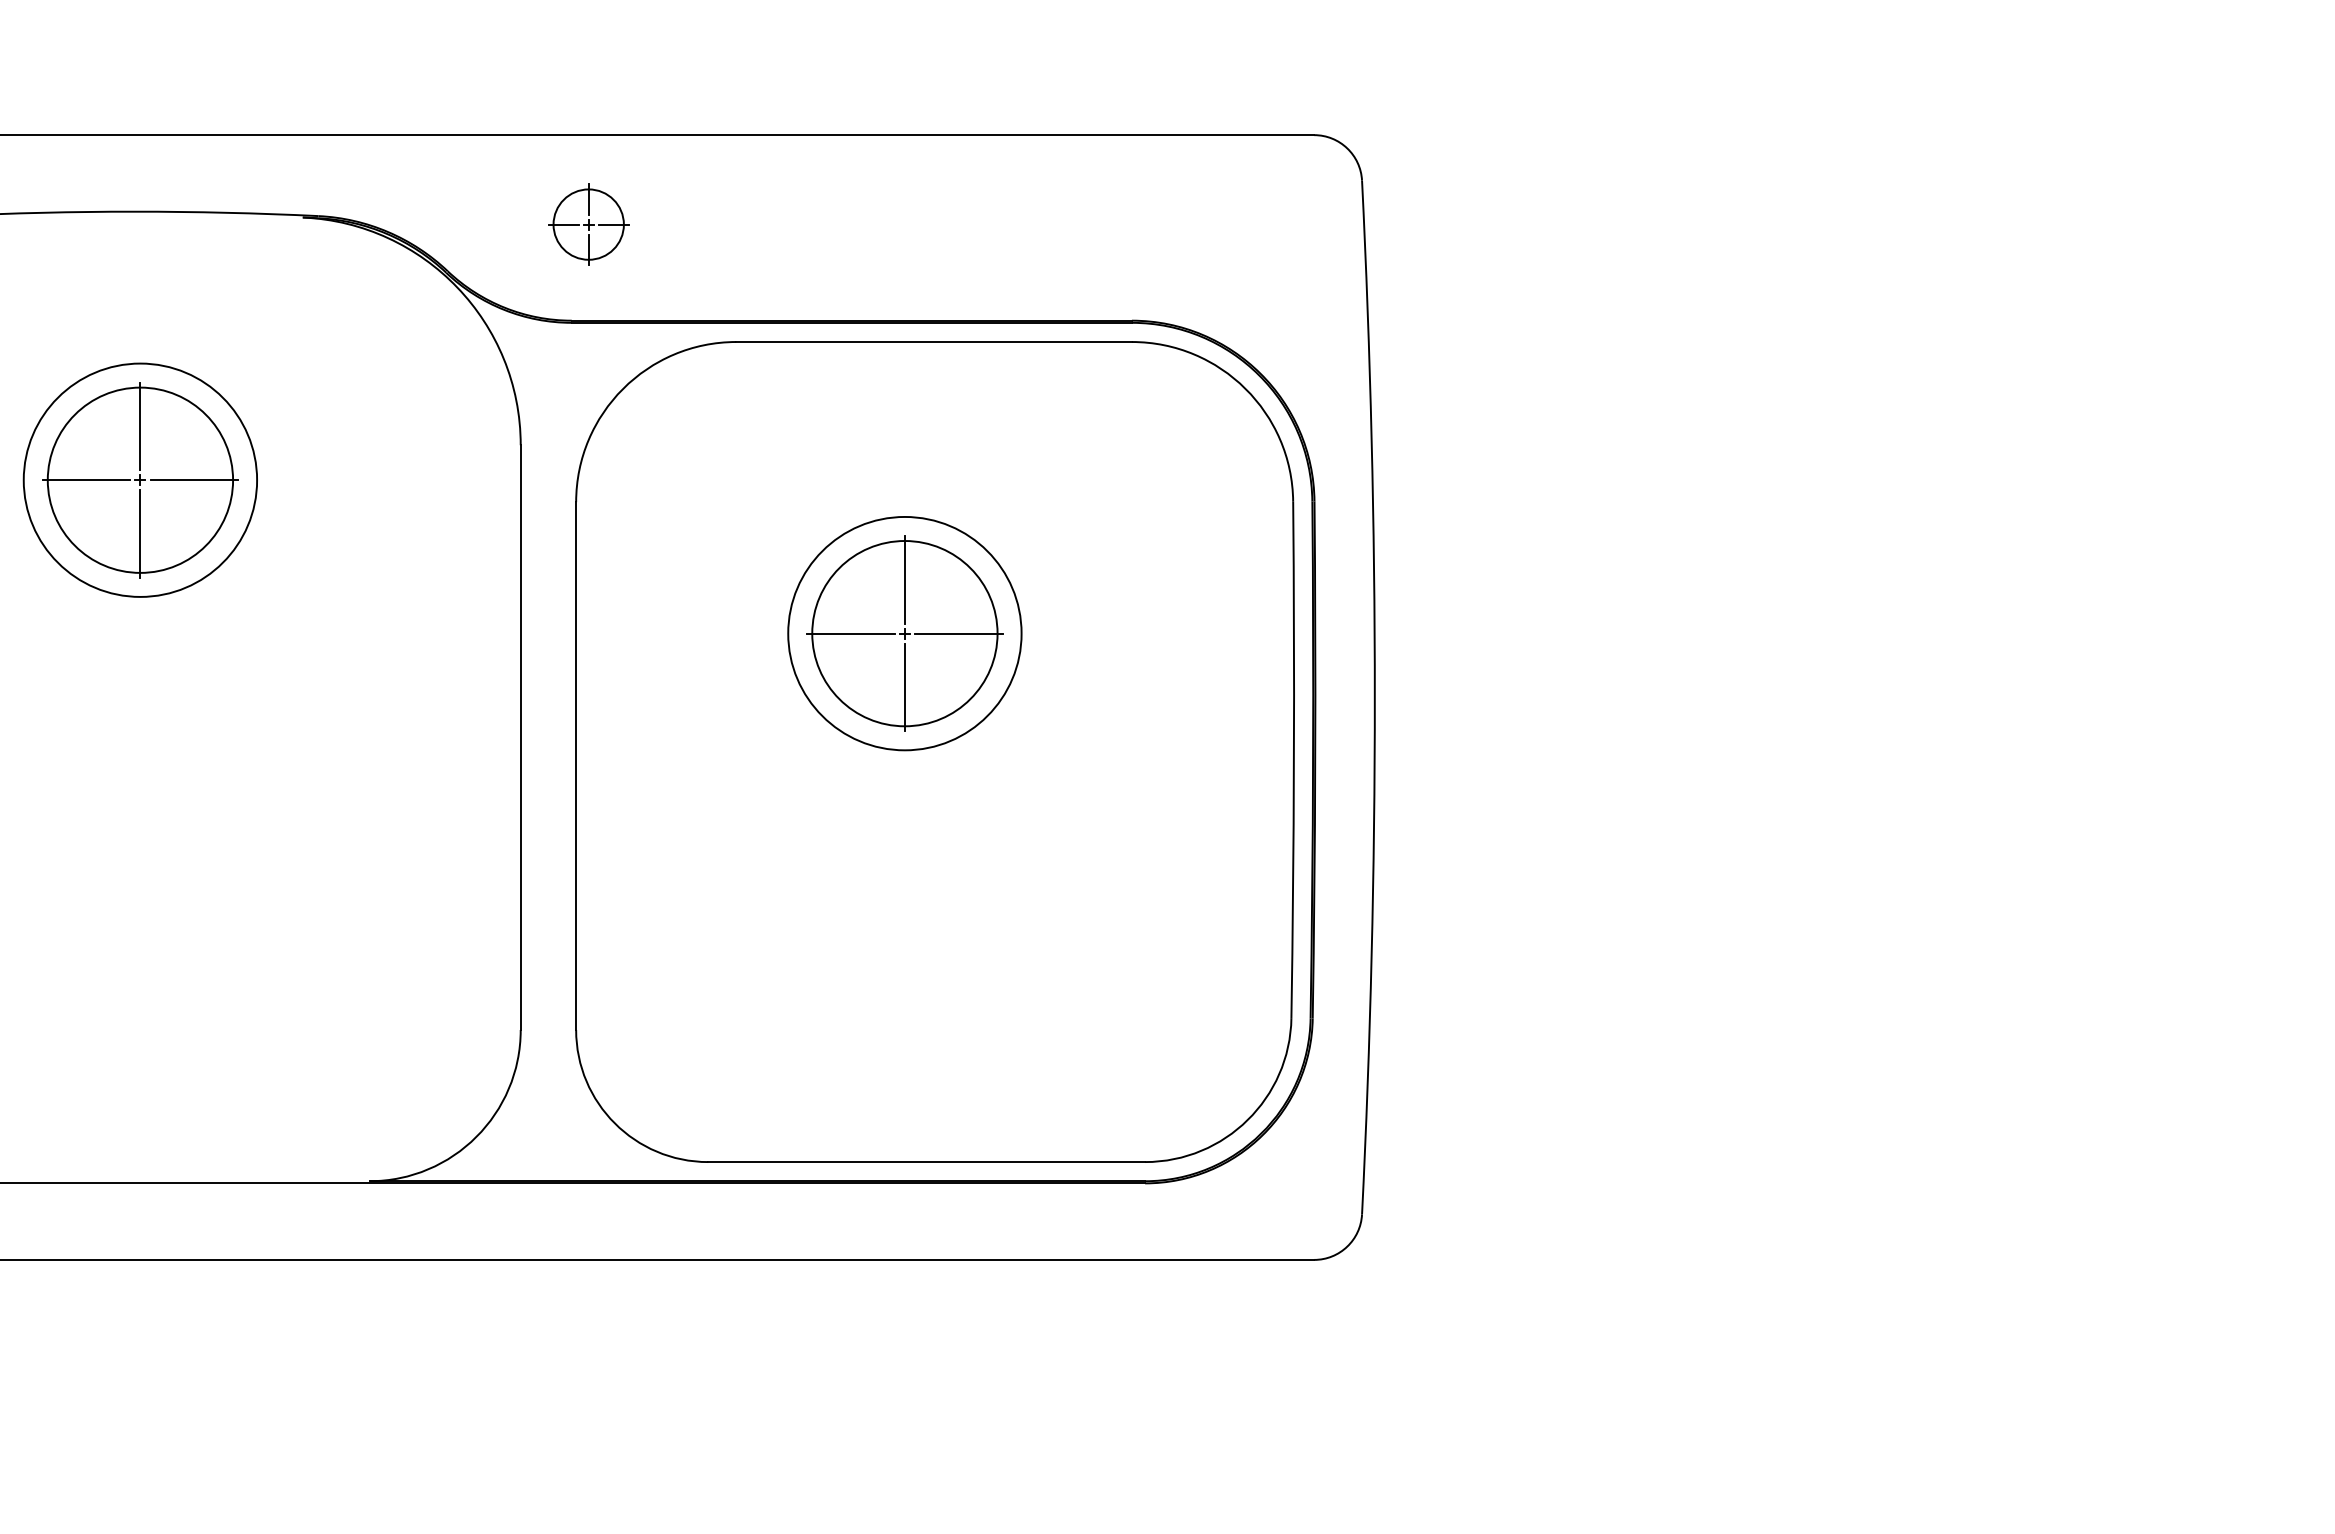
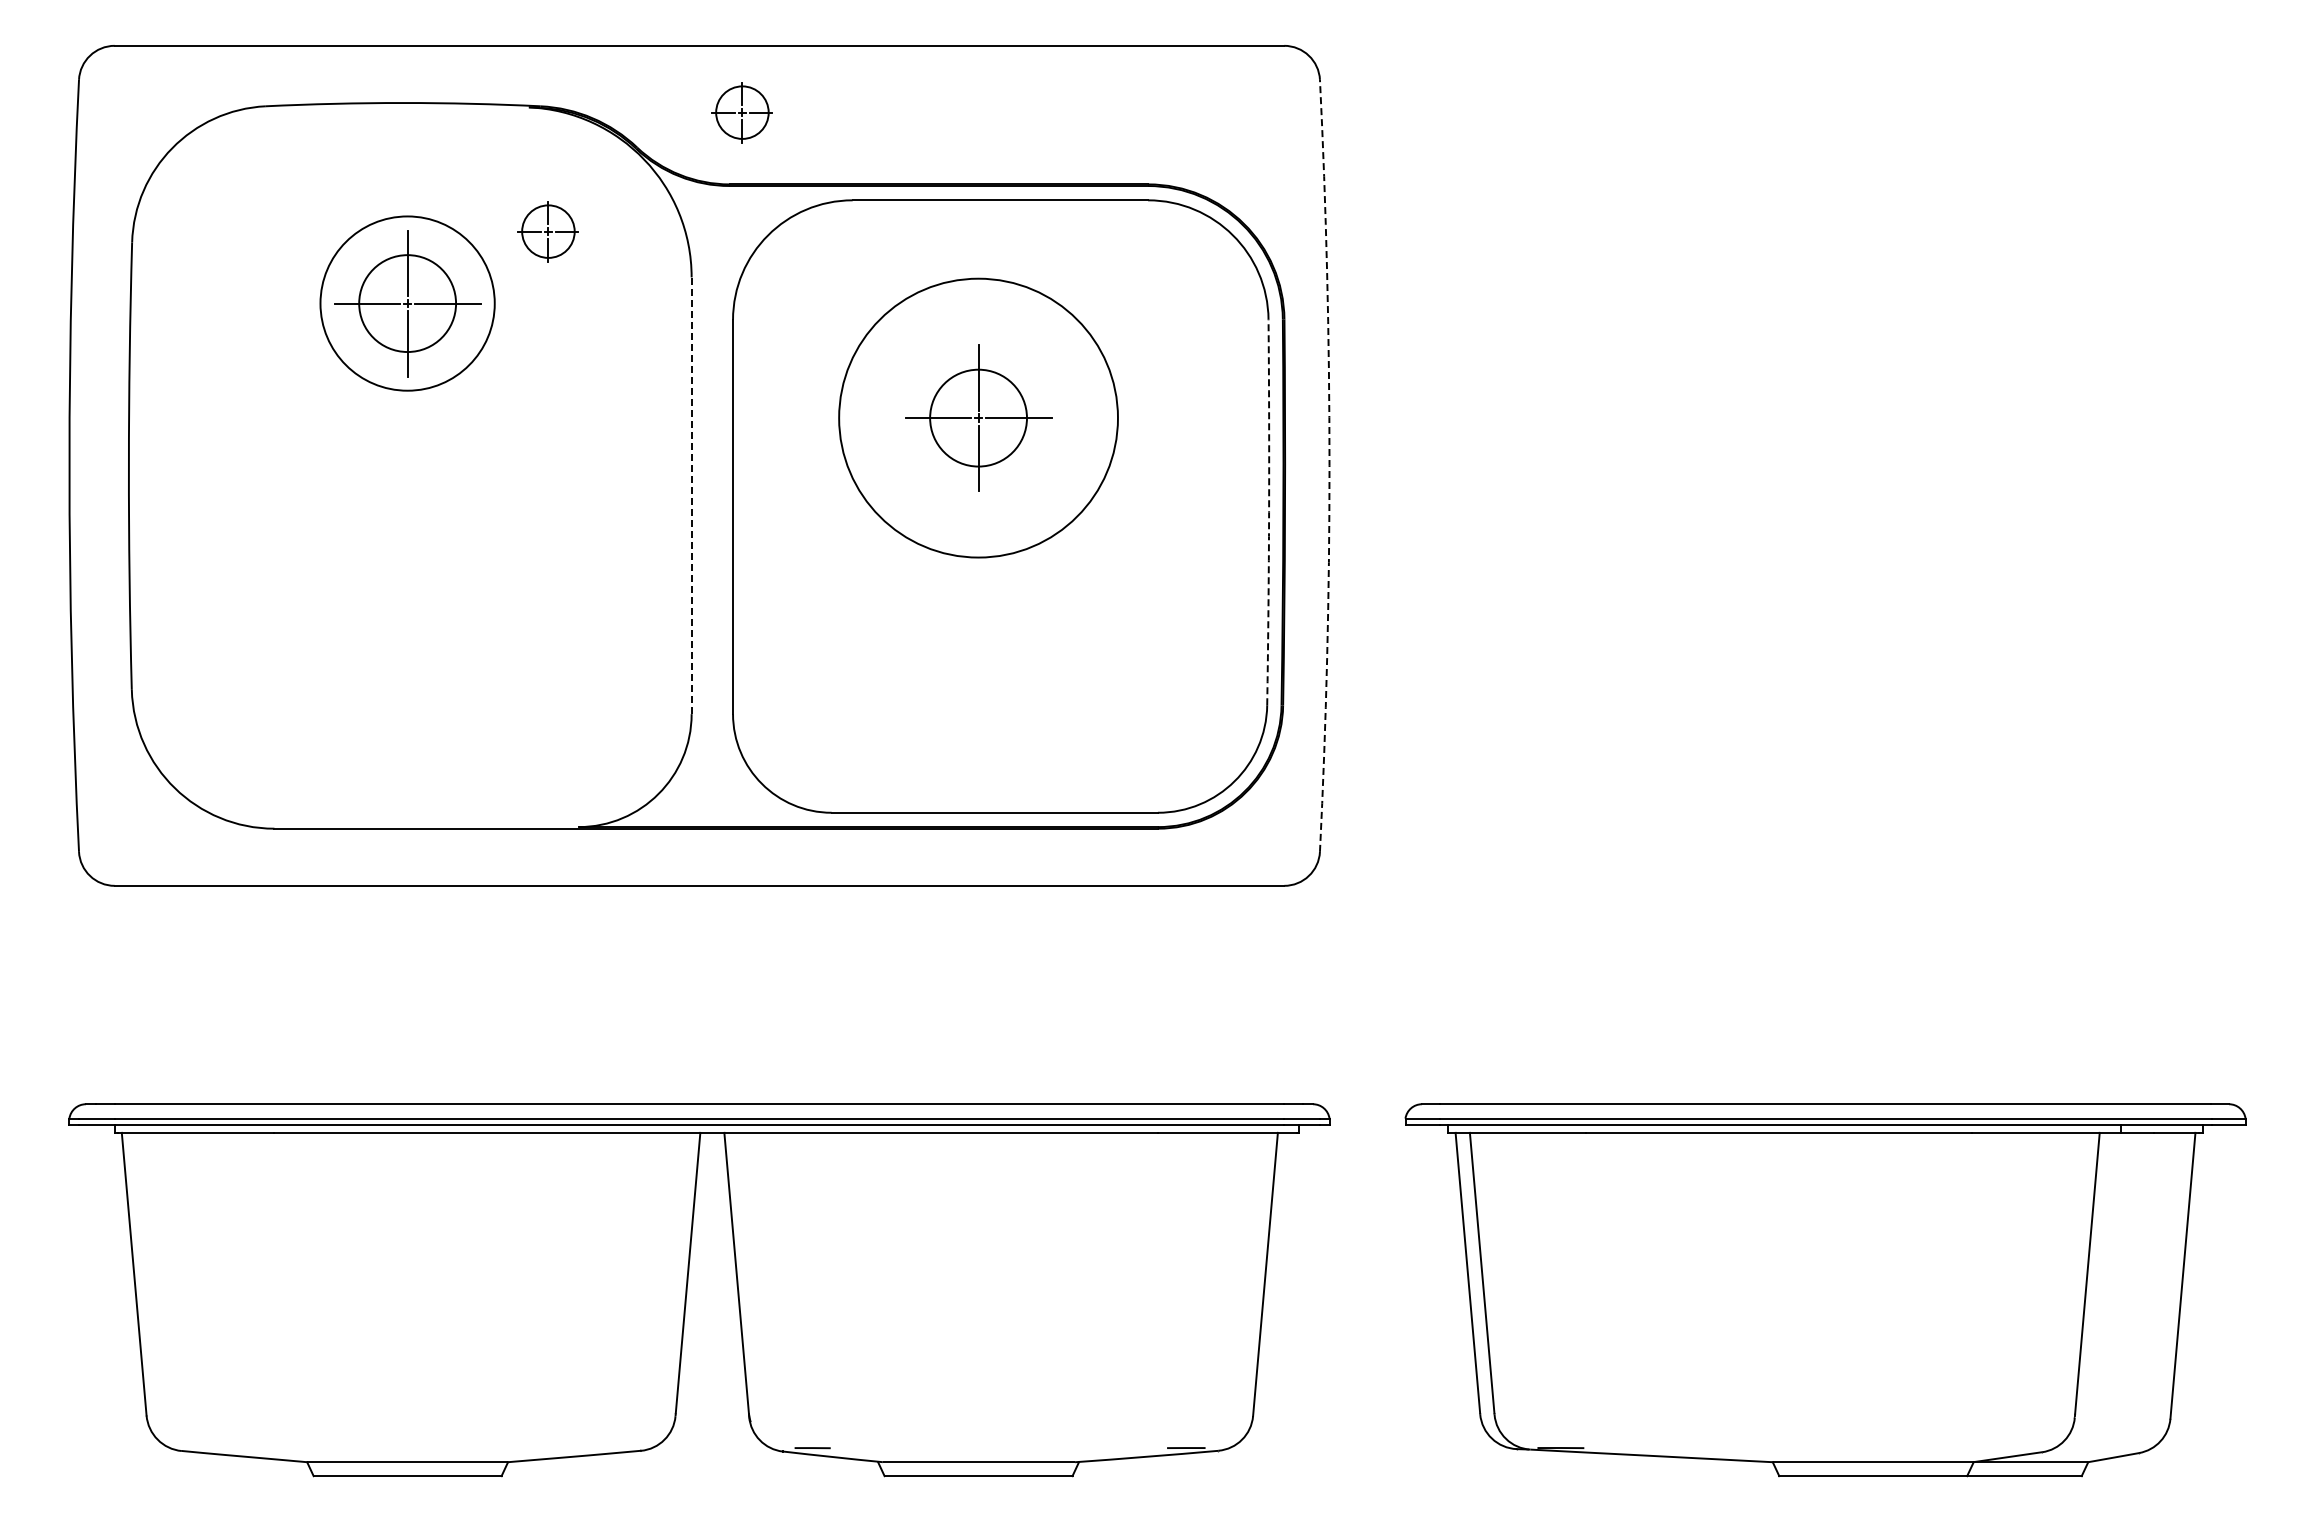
part: (327, 383) -> (547, 231), added
circle: (140, 480) -> (407, 303), size x0.7
circle: (904, 632) -> (978, 417), size x0.7
circle: (904, 634) -> (978, 418), size x1.6
arc: (1374, 697) -> (1329, 465), solid -> dashed
line: (520, 737) -> (691, 495), solid -> dashed
arc: (1294, 759) -> (1269, 512), solid -> dashed

